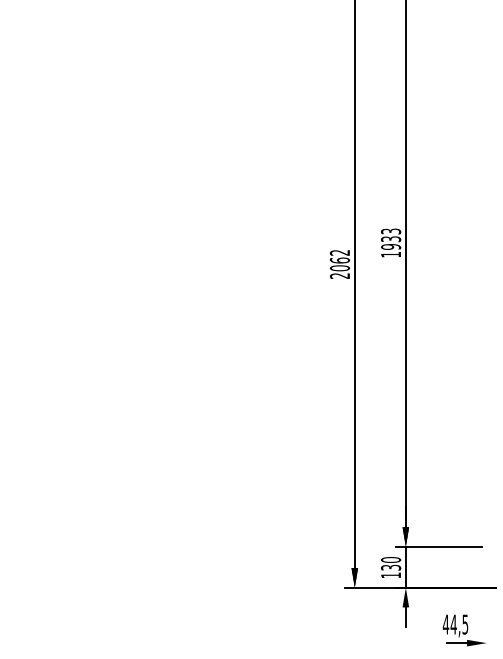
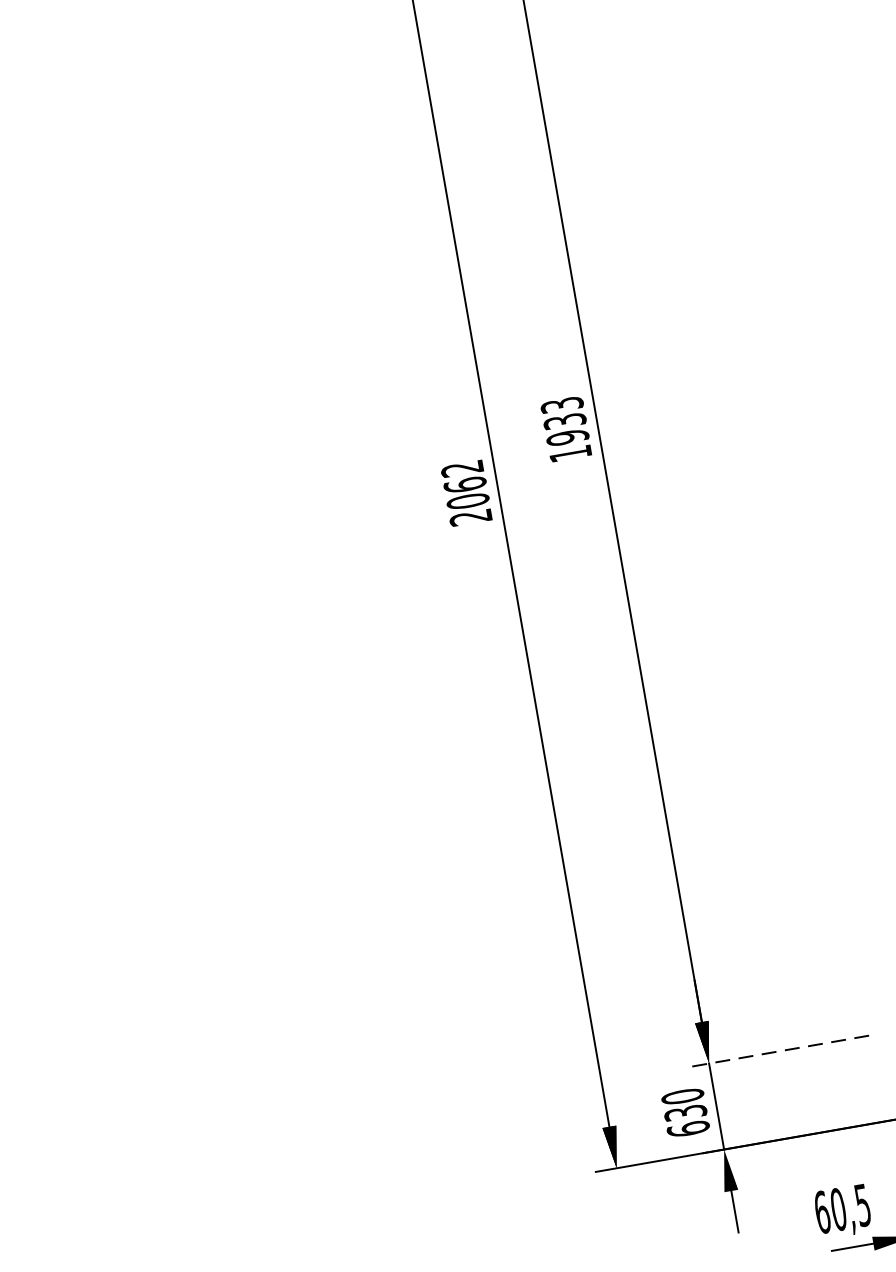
line: (438, 546) -> (777, 1050), solid -> dashed
text: (391, 575) -> (689, 1129), 130 -> 630
text: (449, 624) -> (829, 1210), 44,5 -> 60,5

